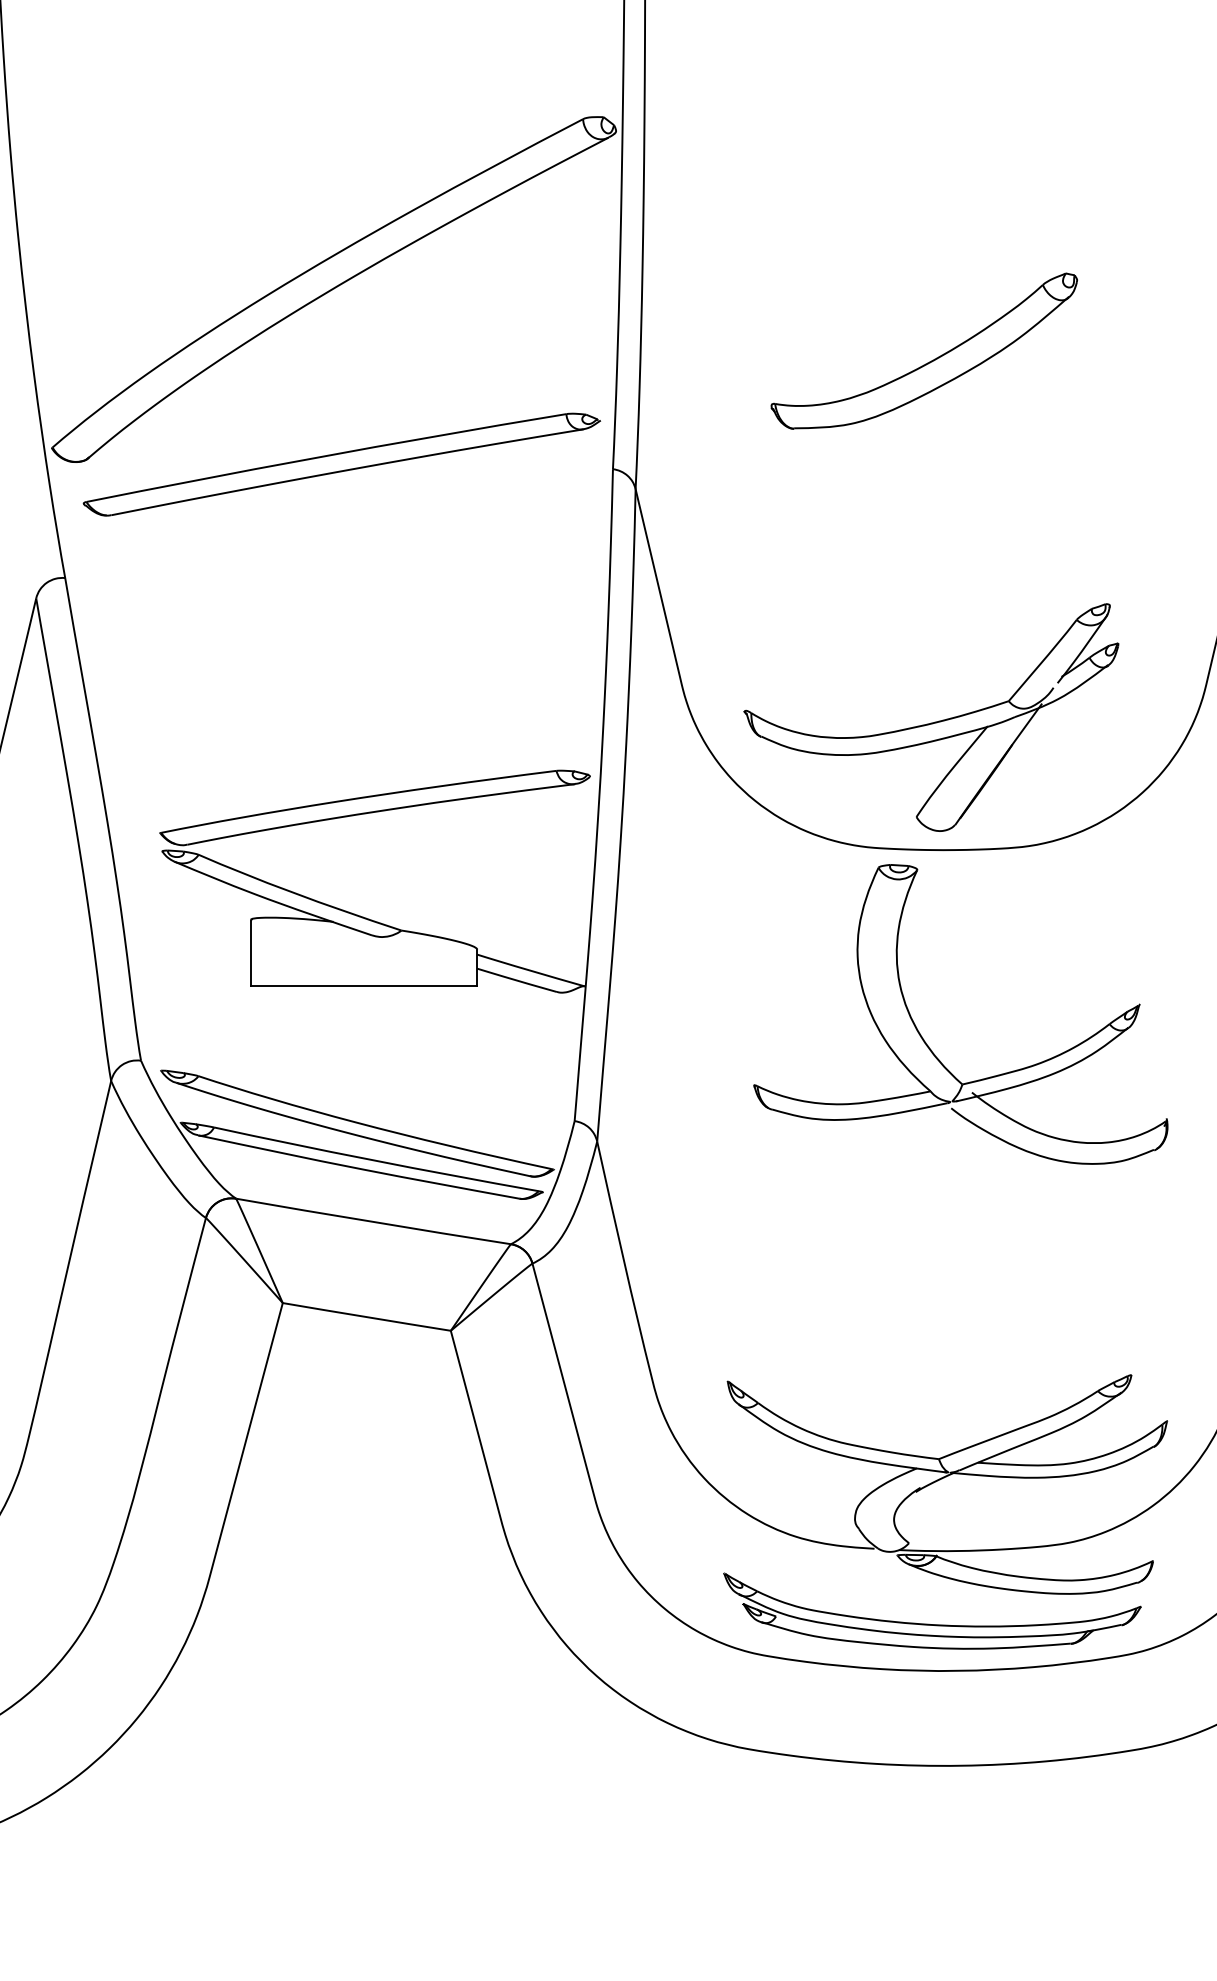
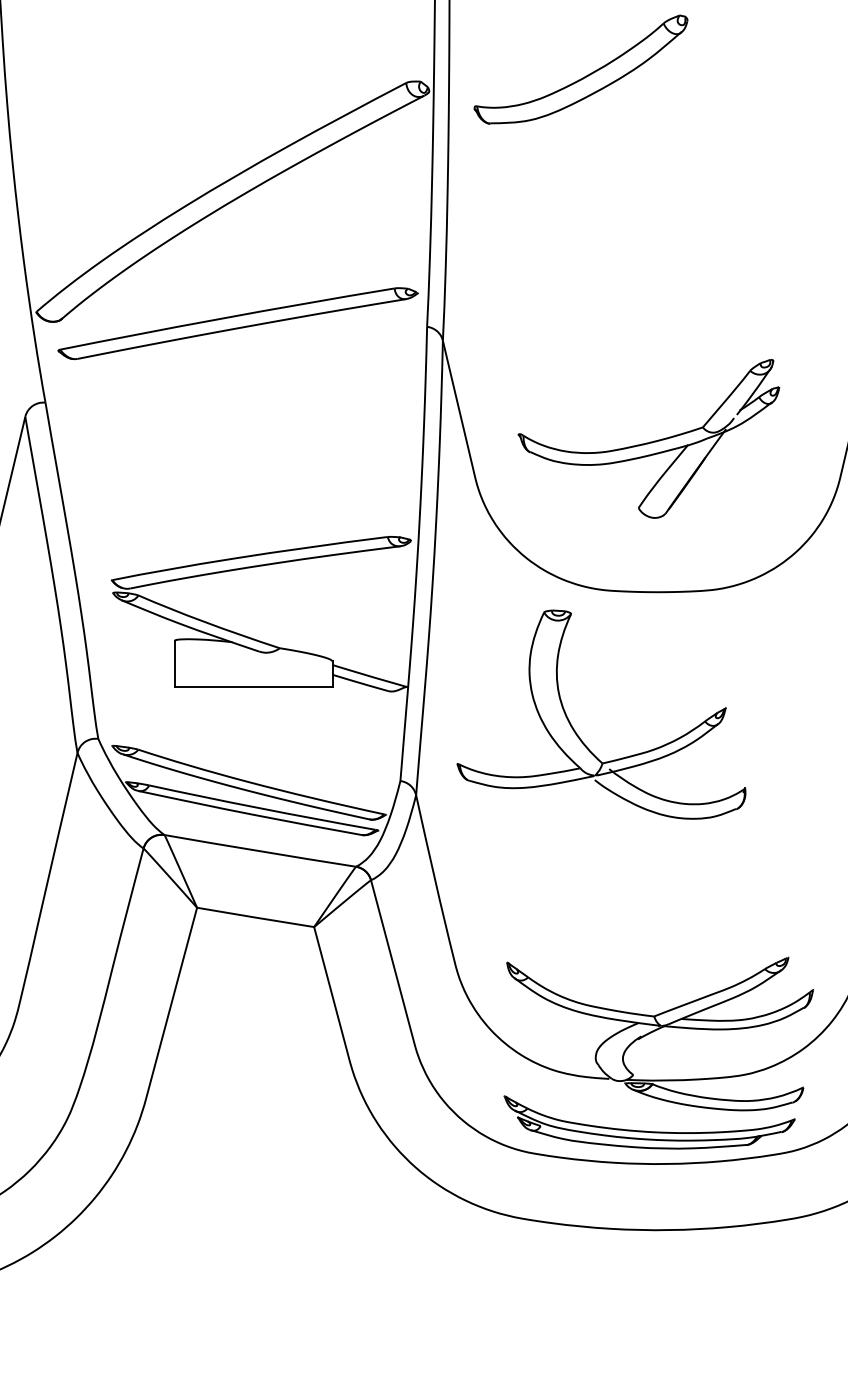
part: (929, 361) -> (584, 76), moved
part: (930, 717) -> (648, 438), moved
part: (923, 1037) -> (575, 730), moved

